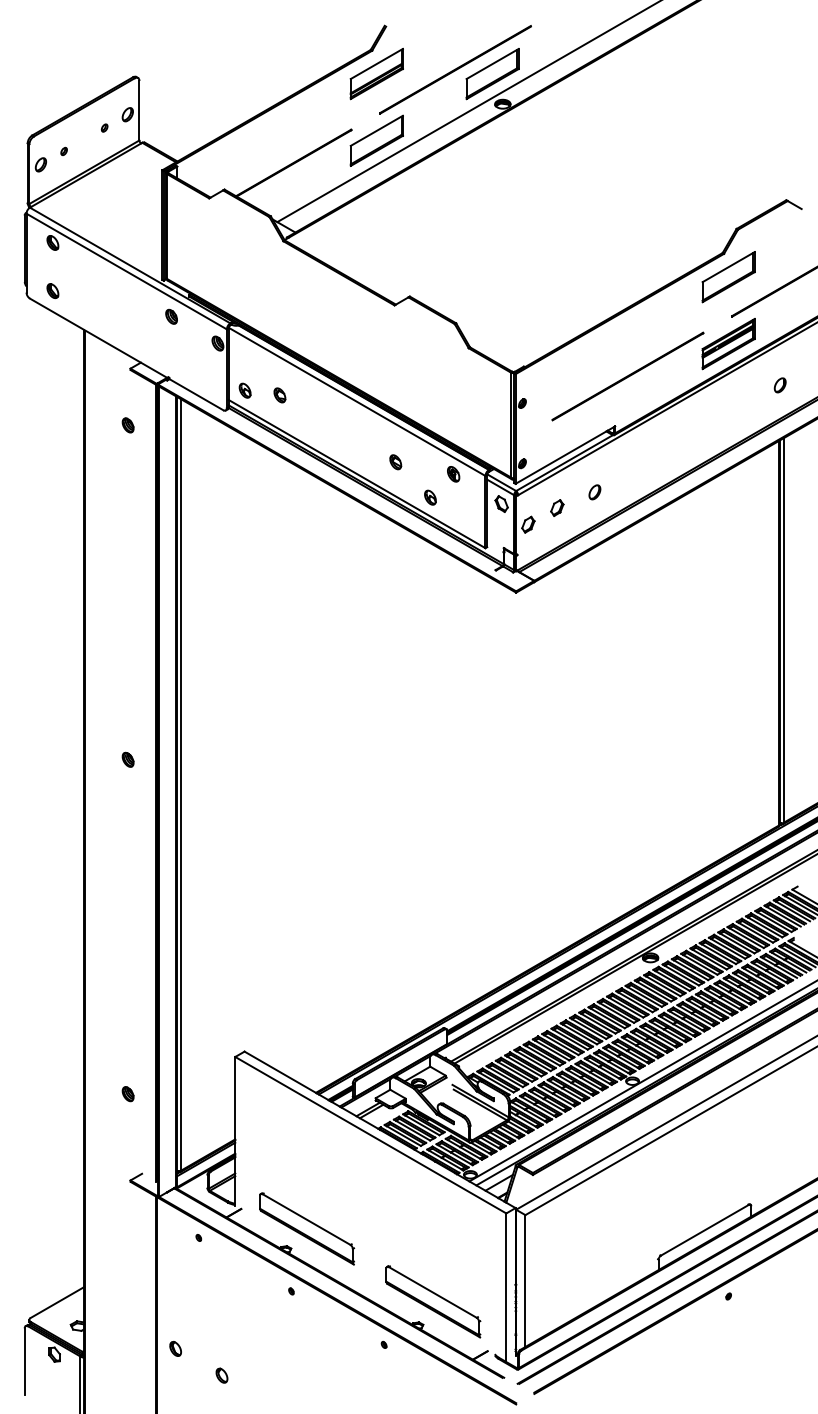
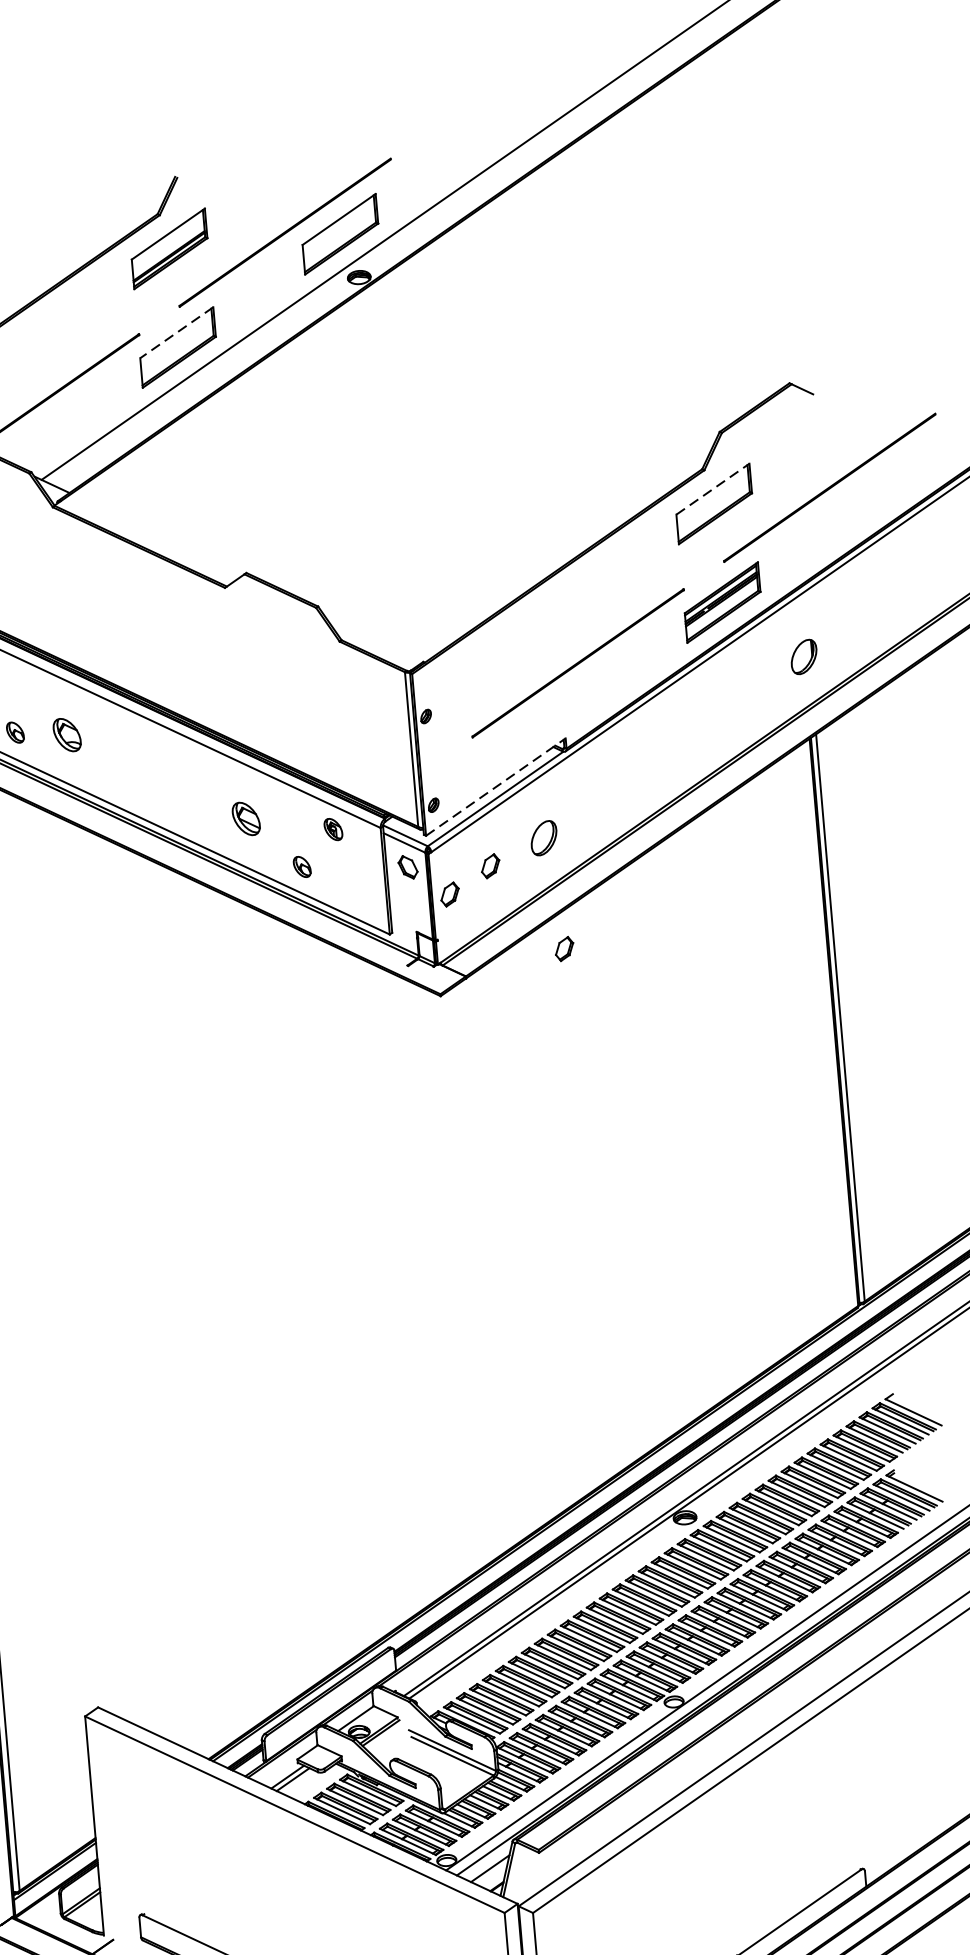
line: (376, 131) -> (176, 333), solid -> dashed
line: (729, 266) -> (714, 488), solid -> dashed
part: (779, 385) -> (802, 657), size x1.6
part: (279, 395) -> (66, 735), size x1.6
line: (565, 455) -> (496, 787), solid -> dashed
part: (395, 462) -> (246, 819), size x1.6
part: (594, 492) -> (543, 838), size x1.6
part: (602, 567) -> (564, 948), added

